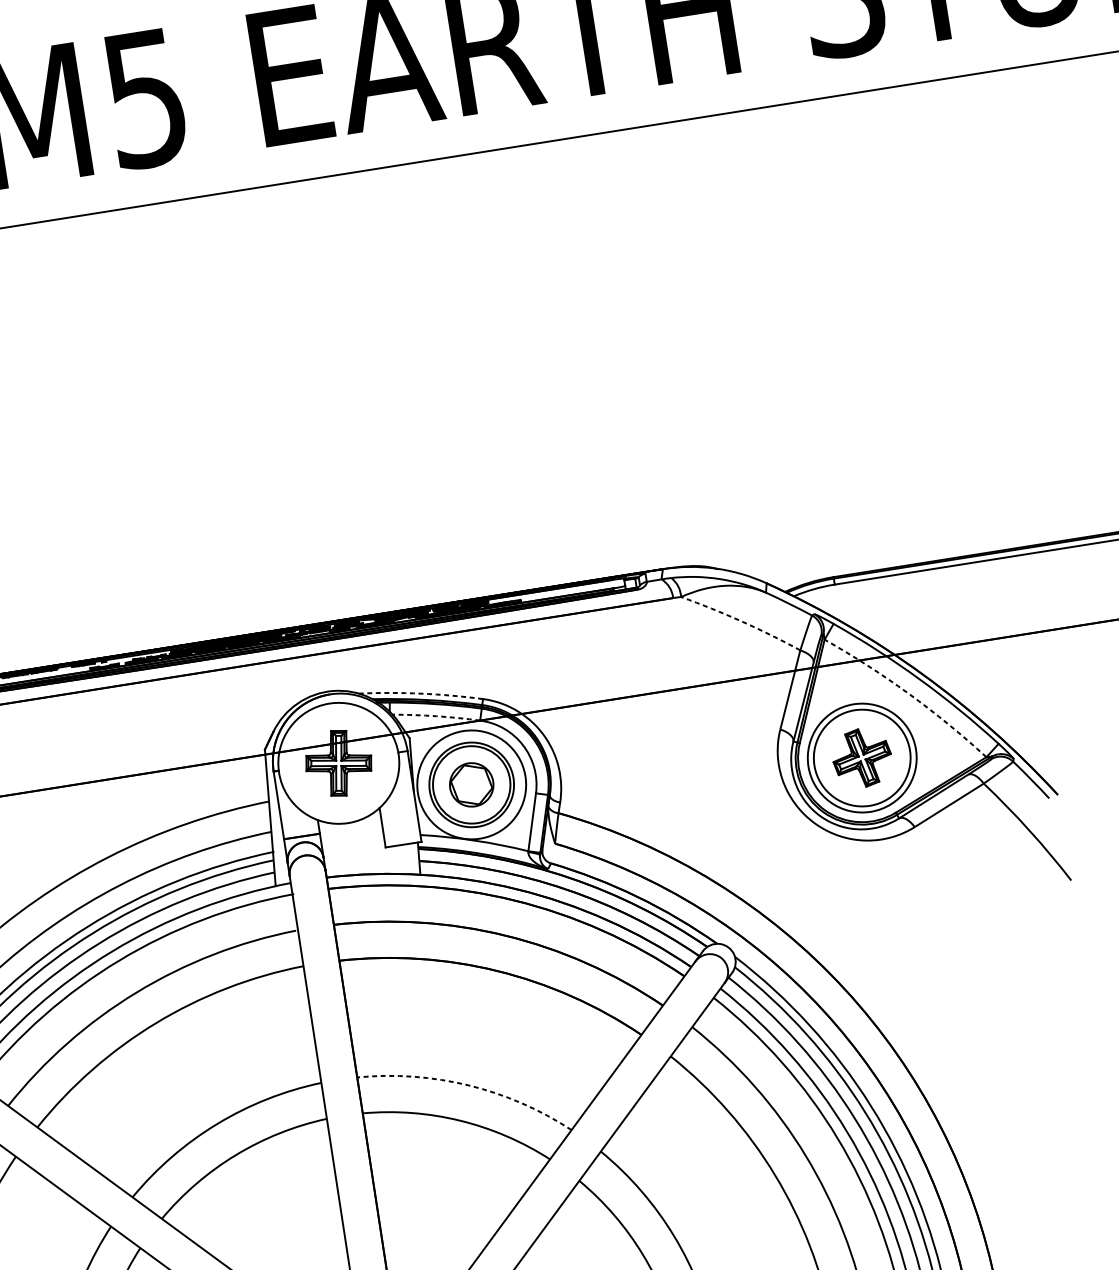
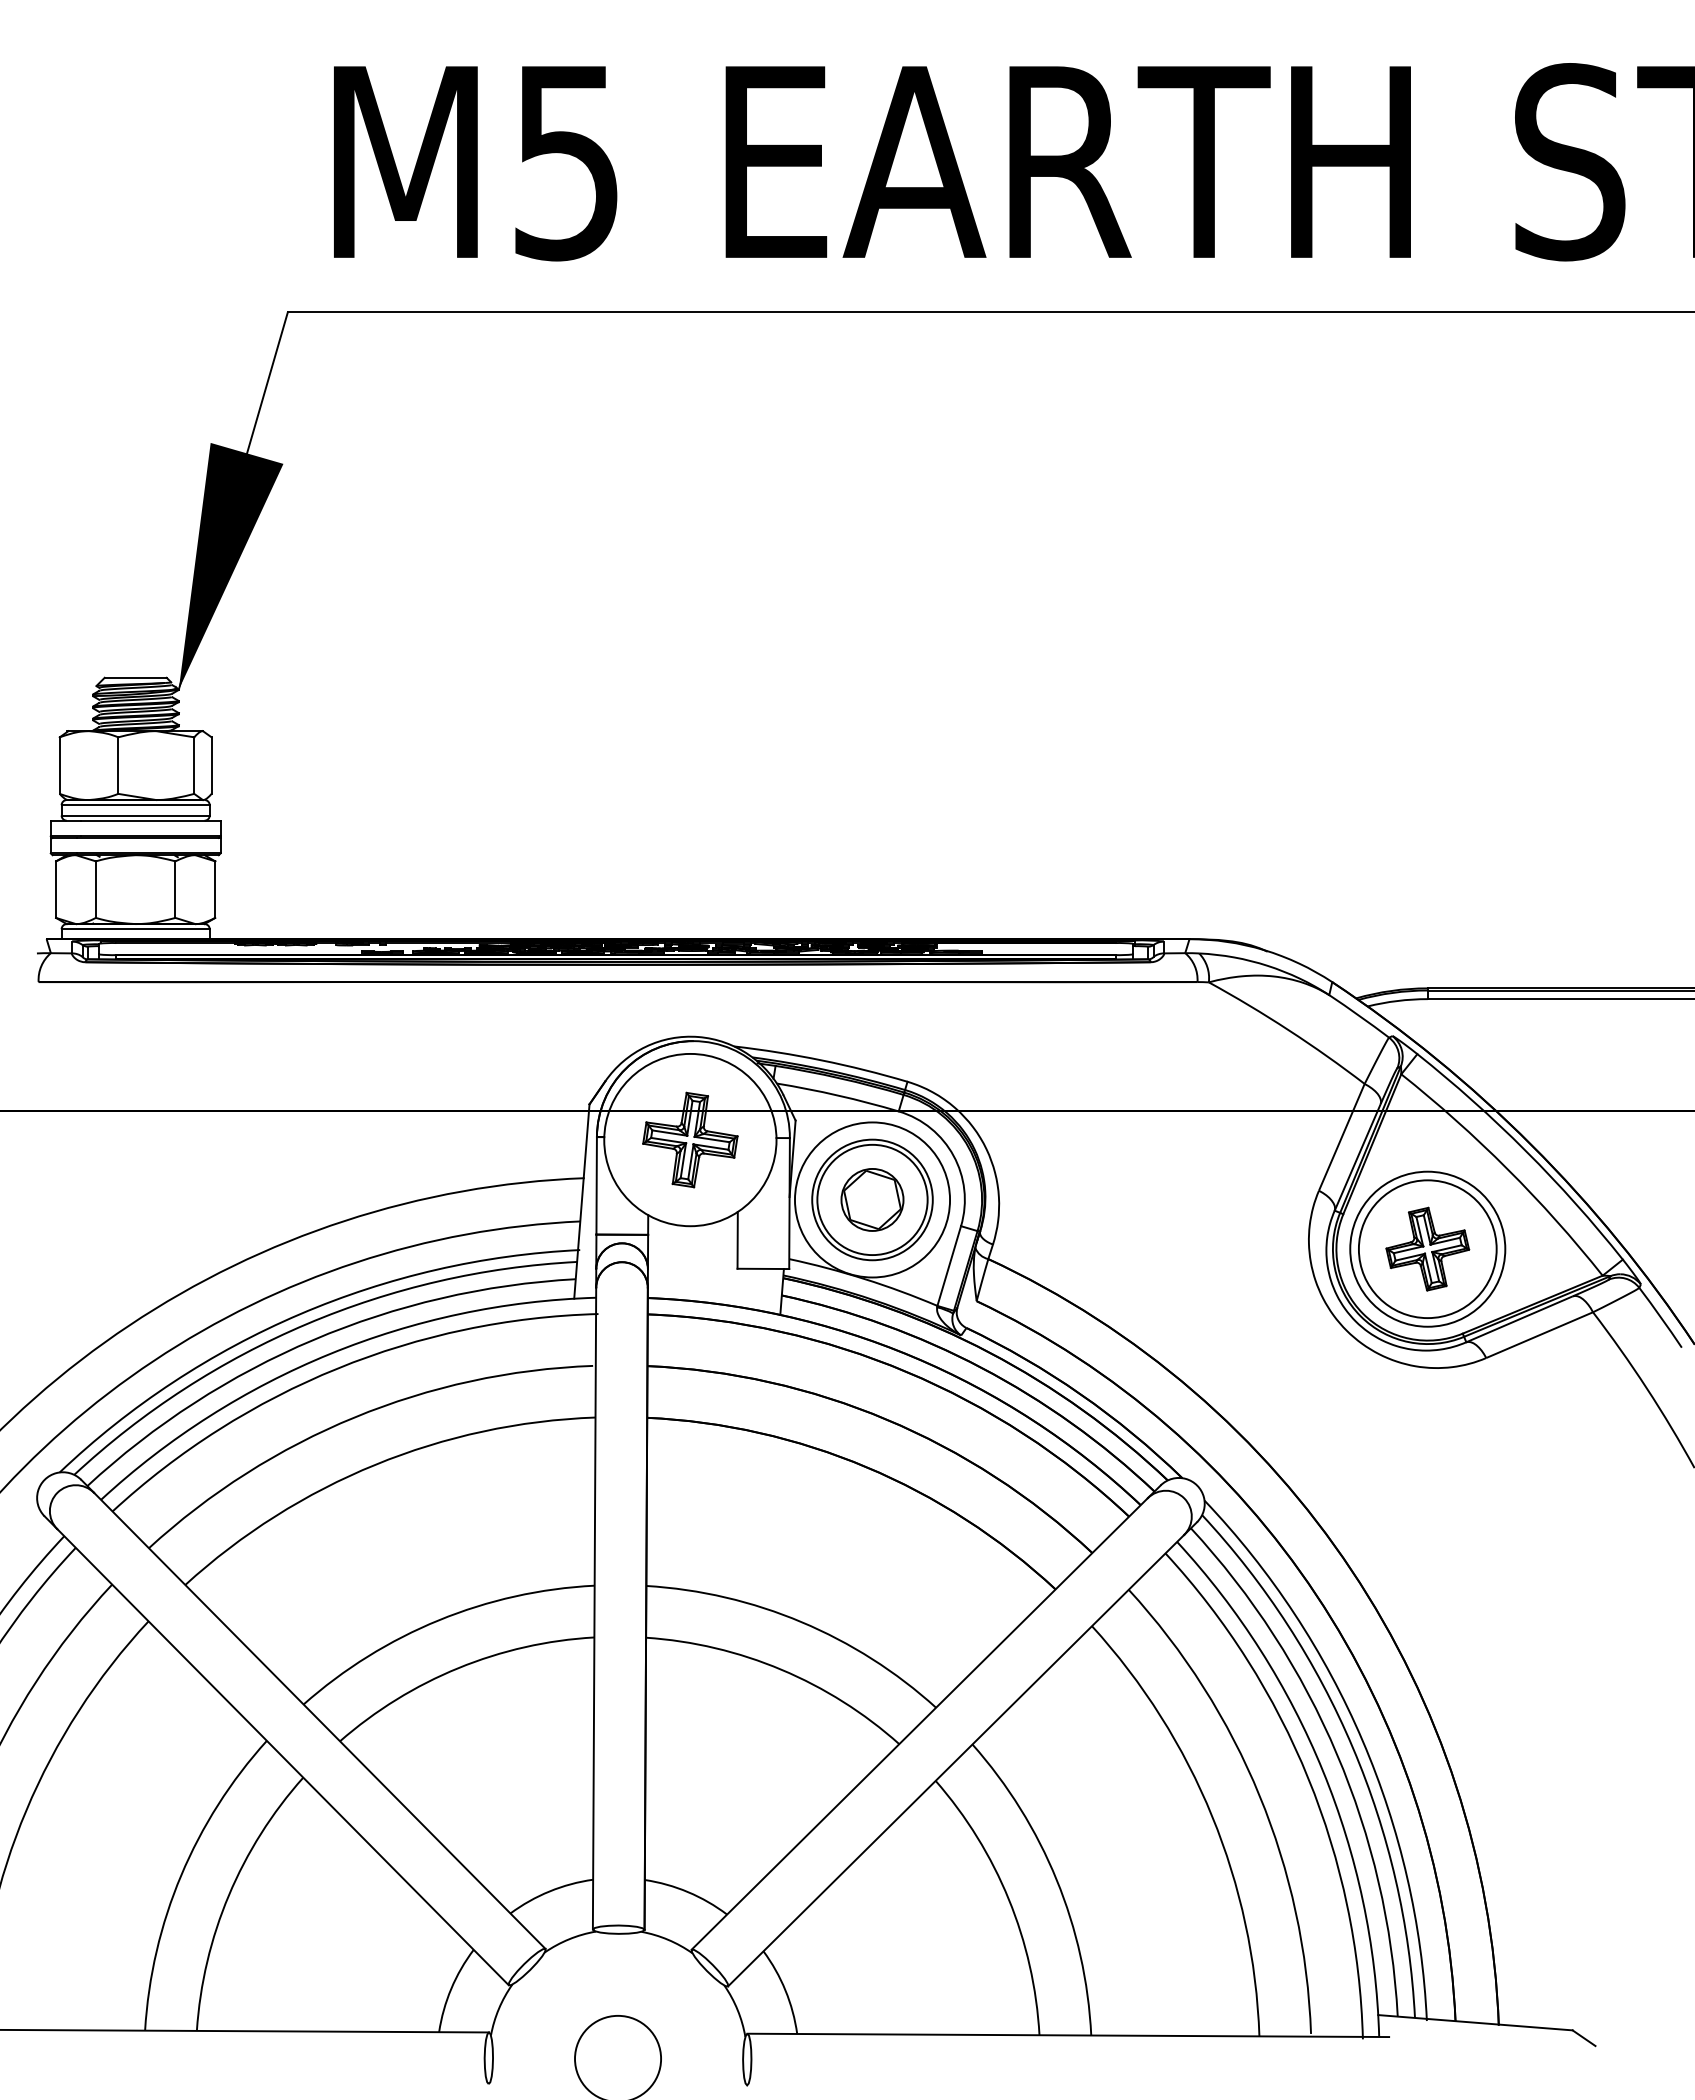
arc: (741, 621) -> (1288, 1030), dashed -> solid
arc: (421, 693) -> (821, 1060), dashed -> solid
arc: (908, 694) -> (1507, 1169), dashed -> solid
arc: (436, 716) -> (838, 1095), dashed -> solid
arc: (468, 1085) -> (801, 1622), dashed -> solid

